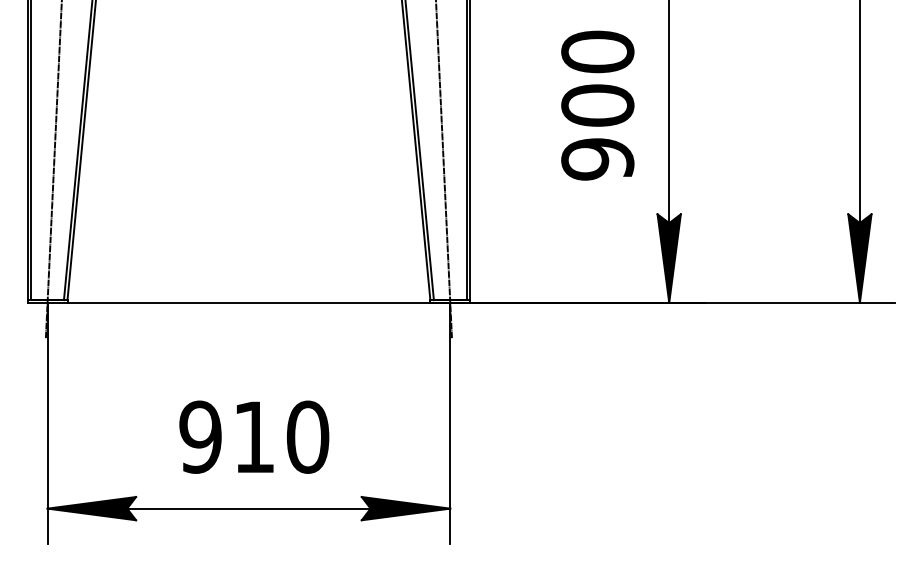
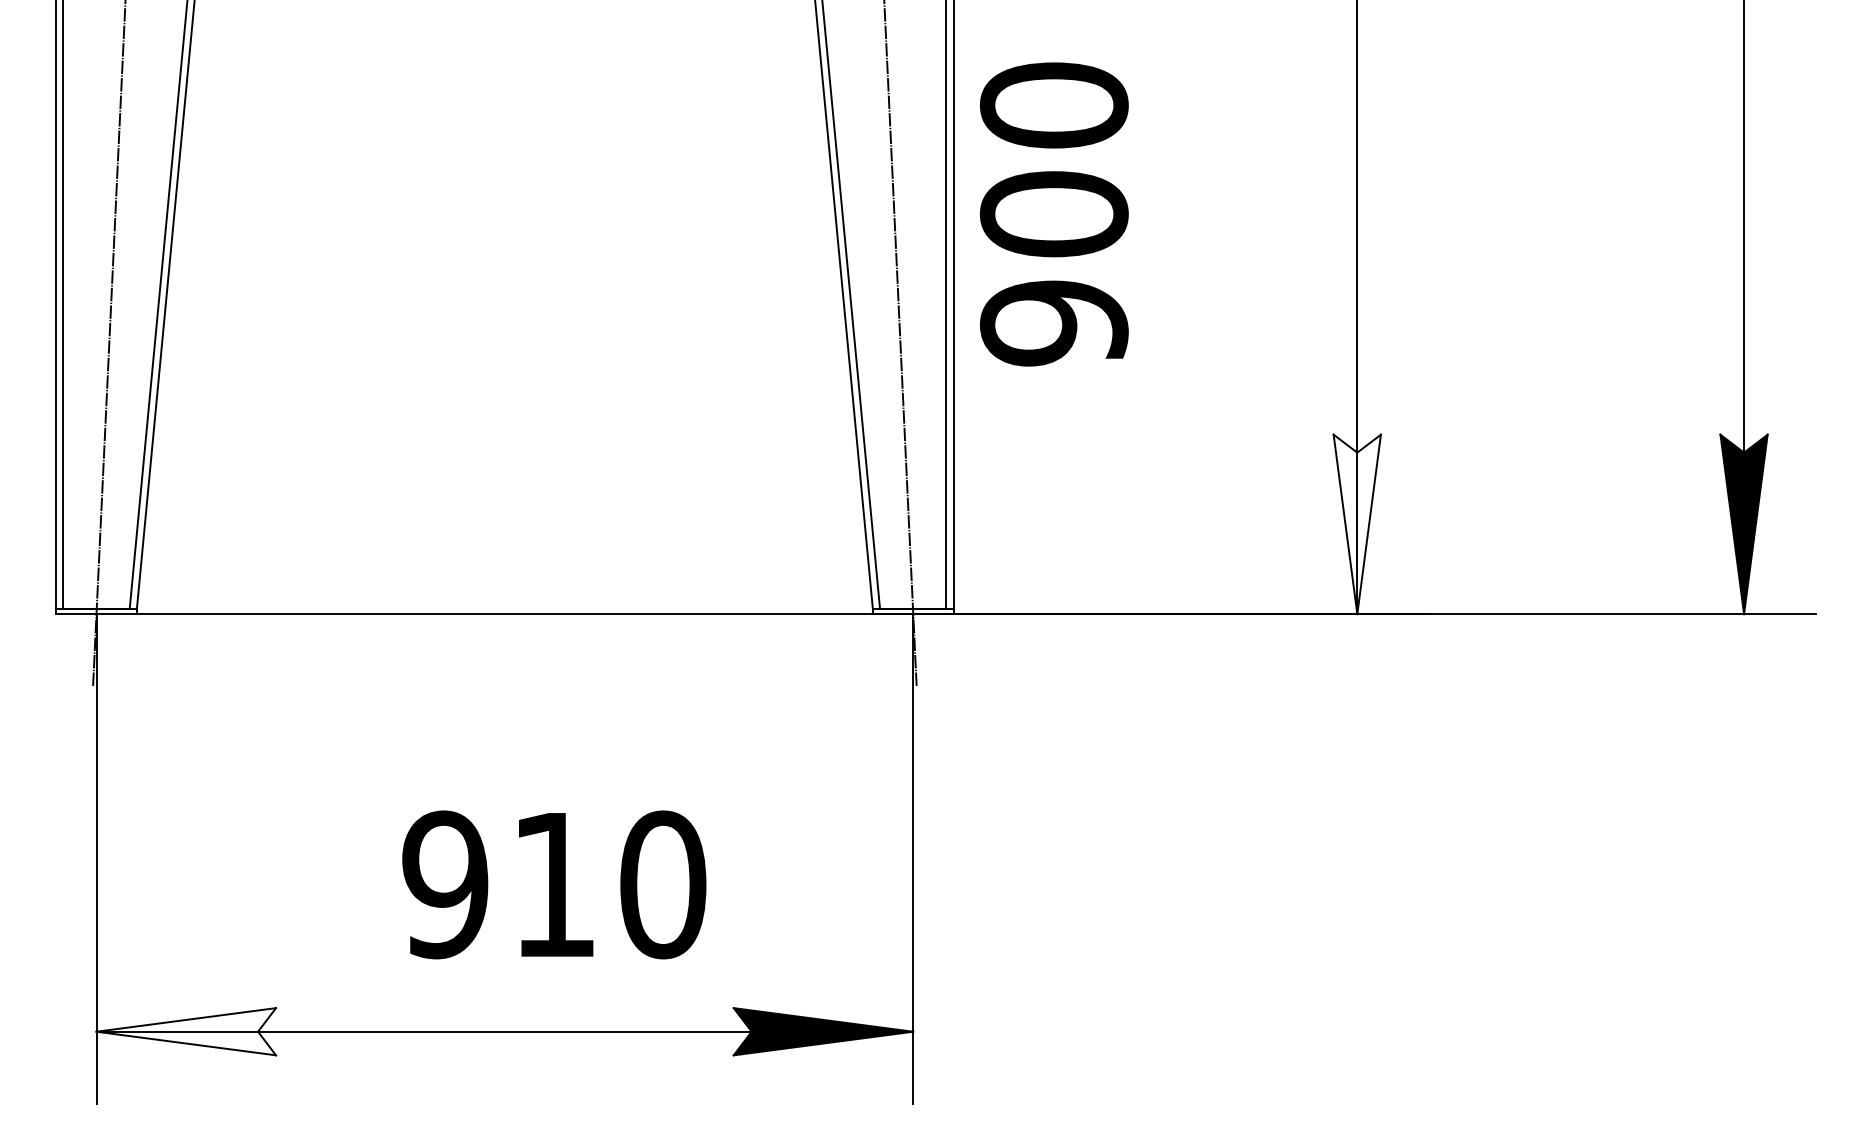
text: (597, 105) -> (1053, 214), moved
fill: (668, 258) -> (1355, 524), removed
text: (254, 436) -> (554, 883), moved
fill: (91, 508) -> (185, 1031), removed

